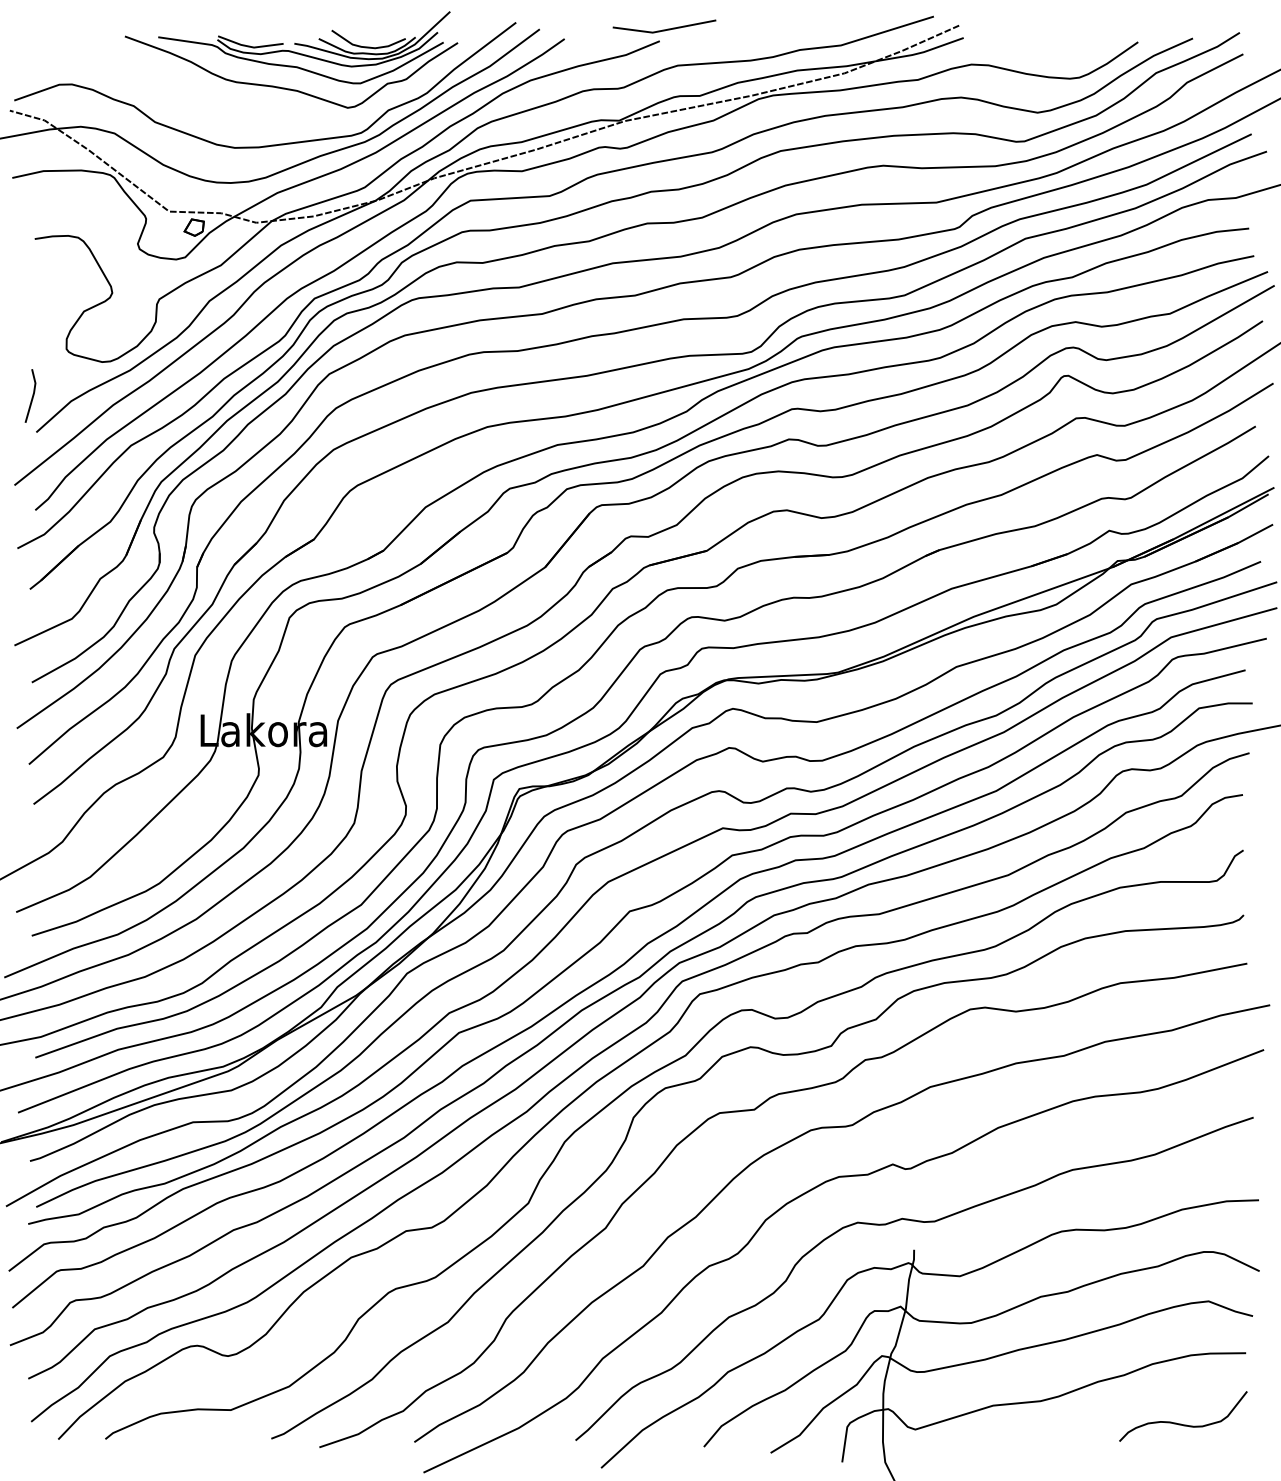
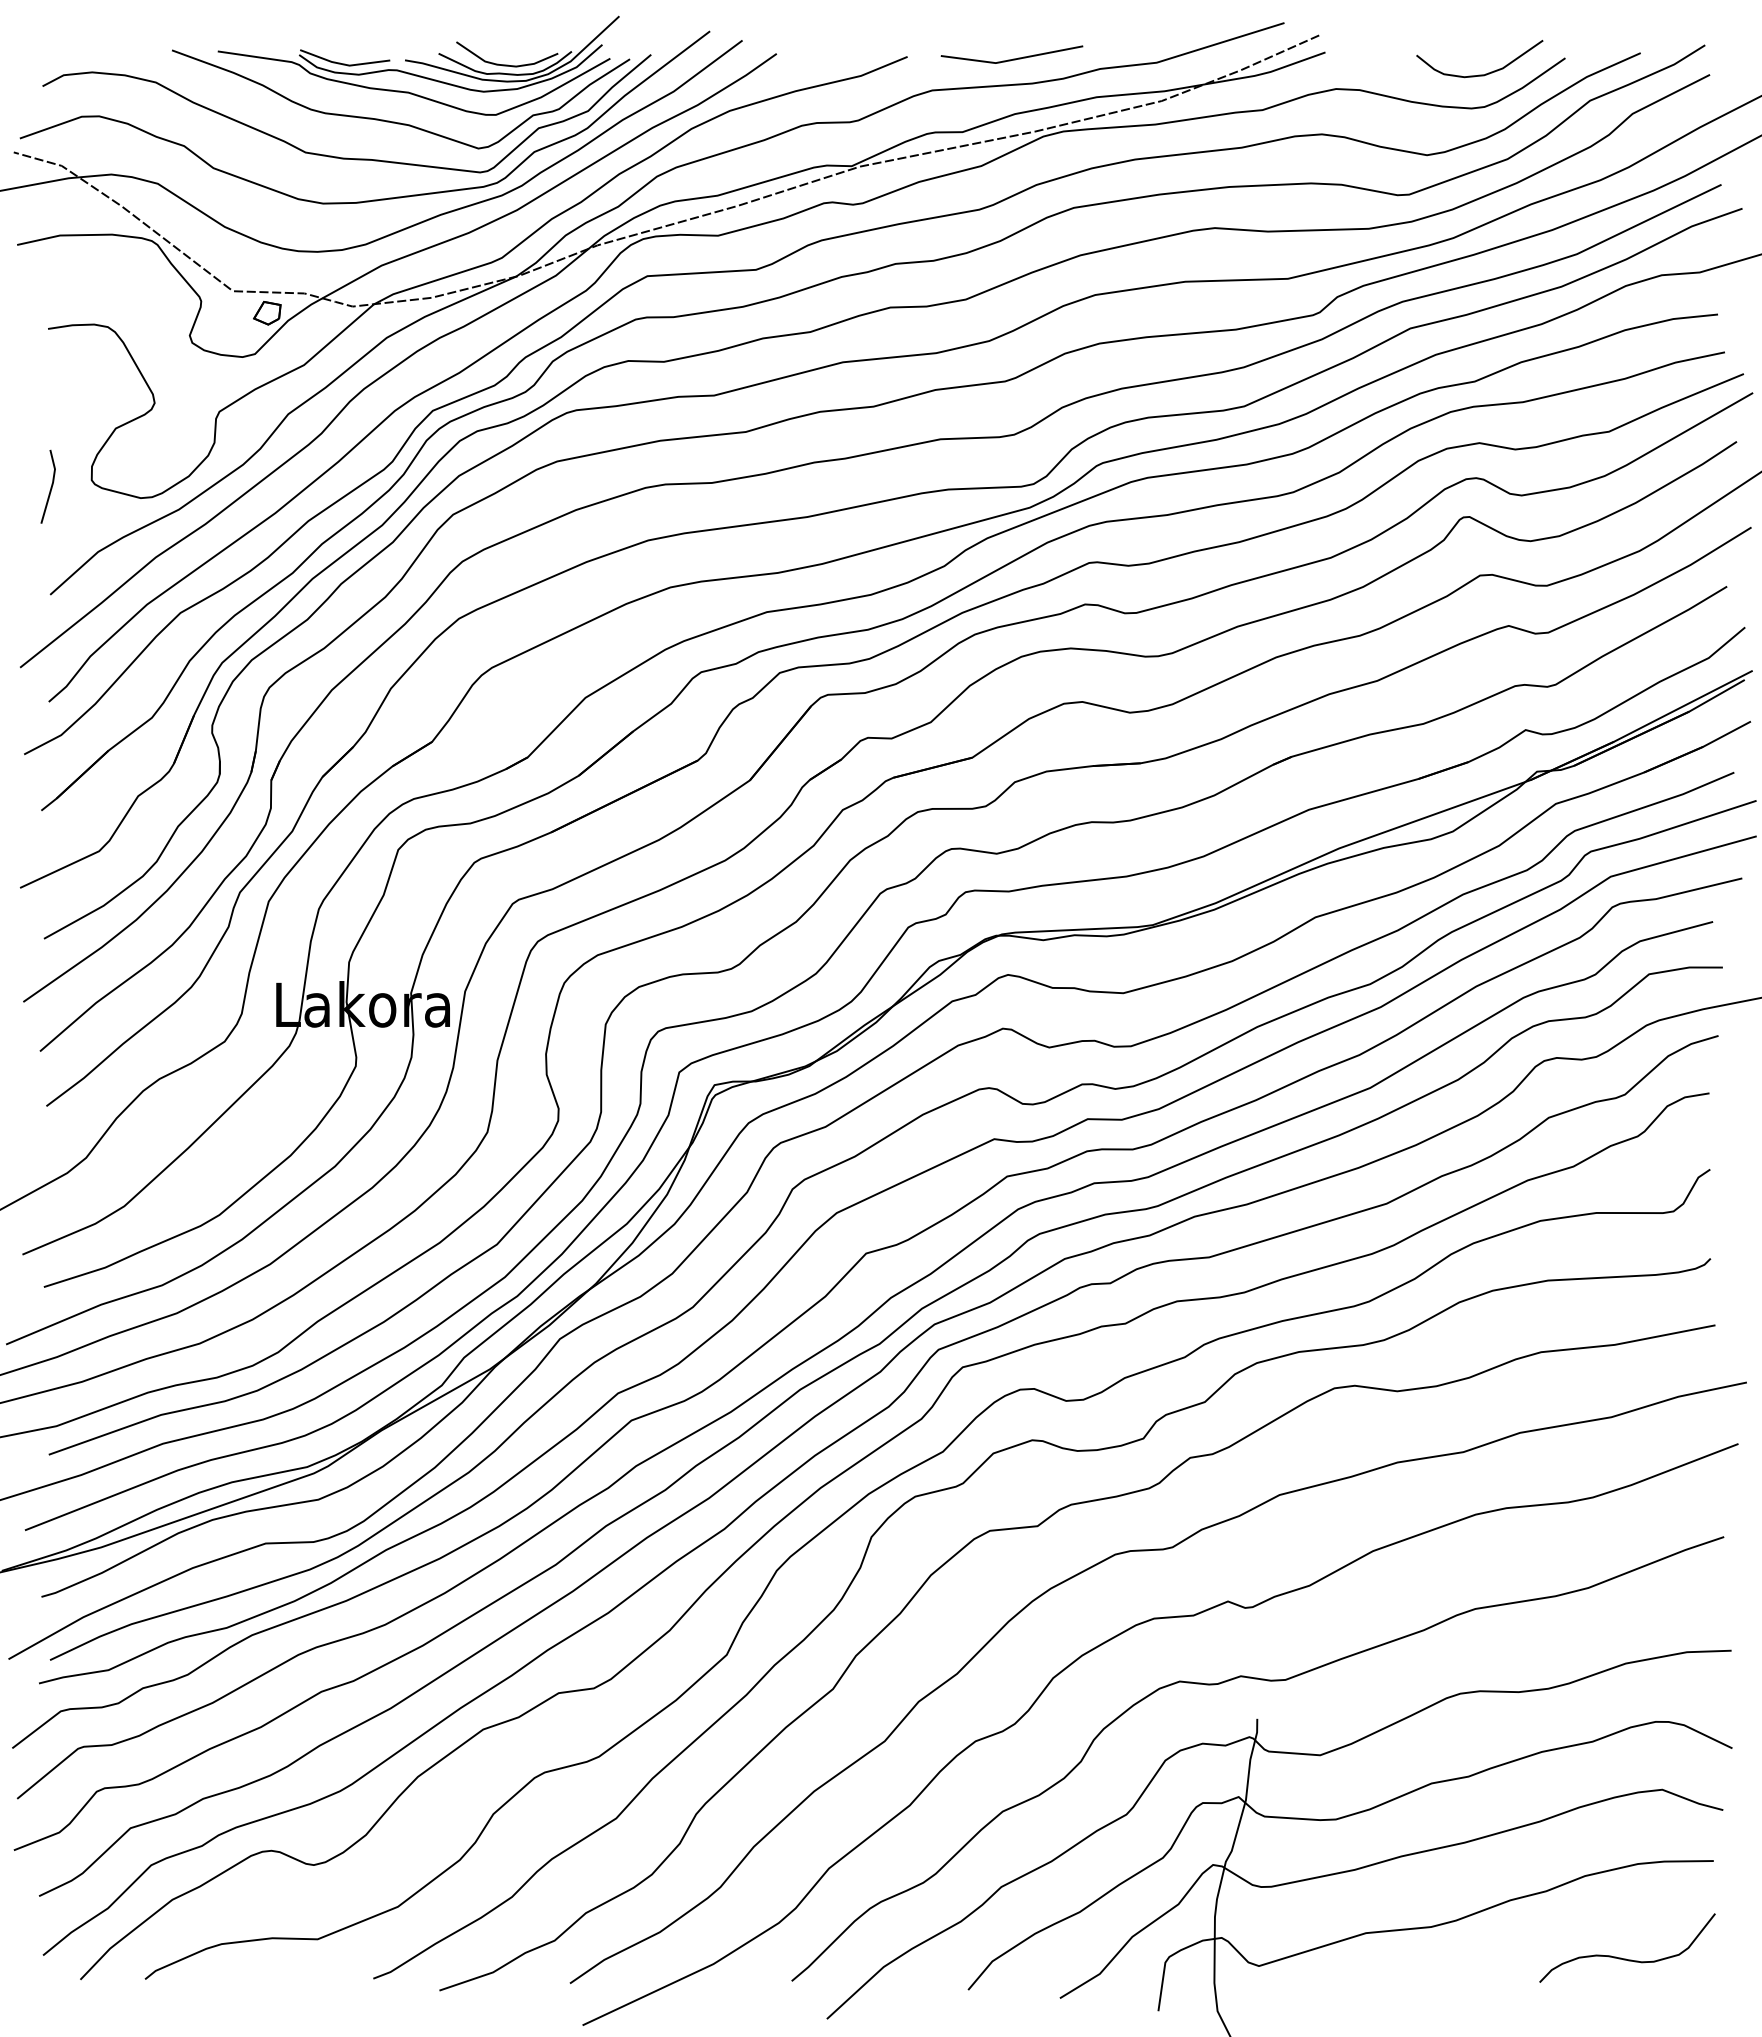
line: (665, 29) -> (1013, 58), moved
curve: (1075, 54) -> (1479, 74), added
curve: (245, 113) -> (338, 156), added
line: (32, 396) -> (50, 487), moved

